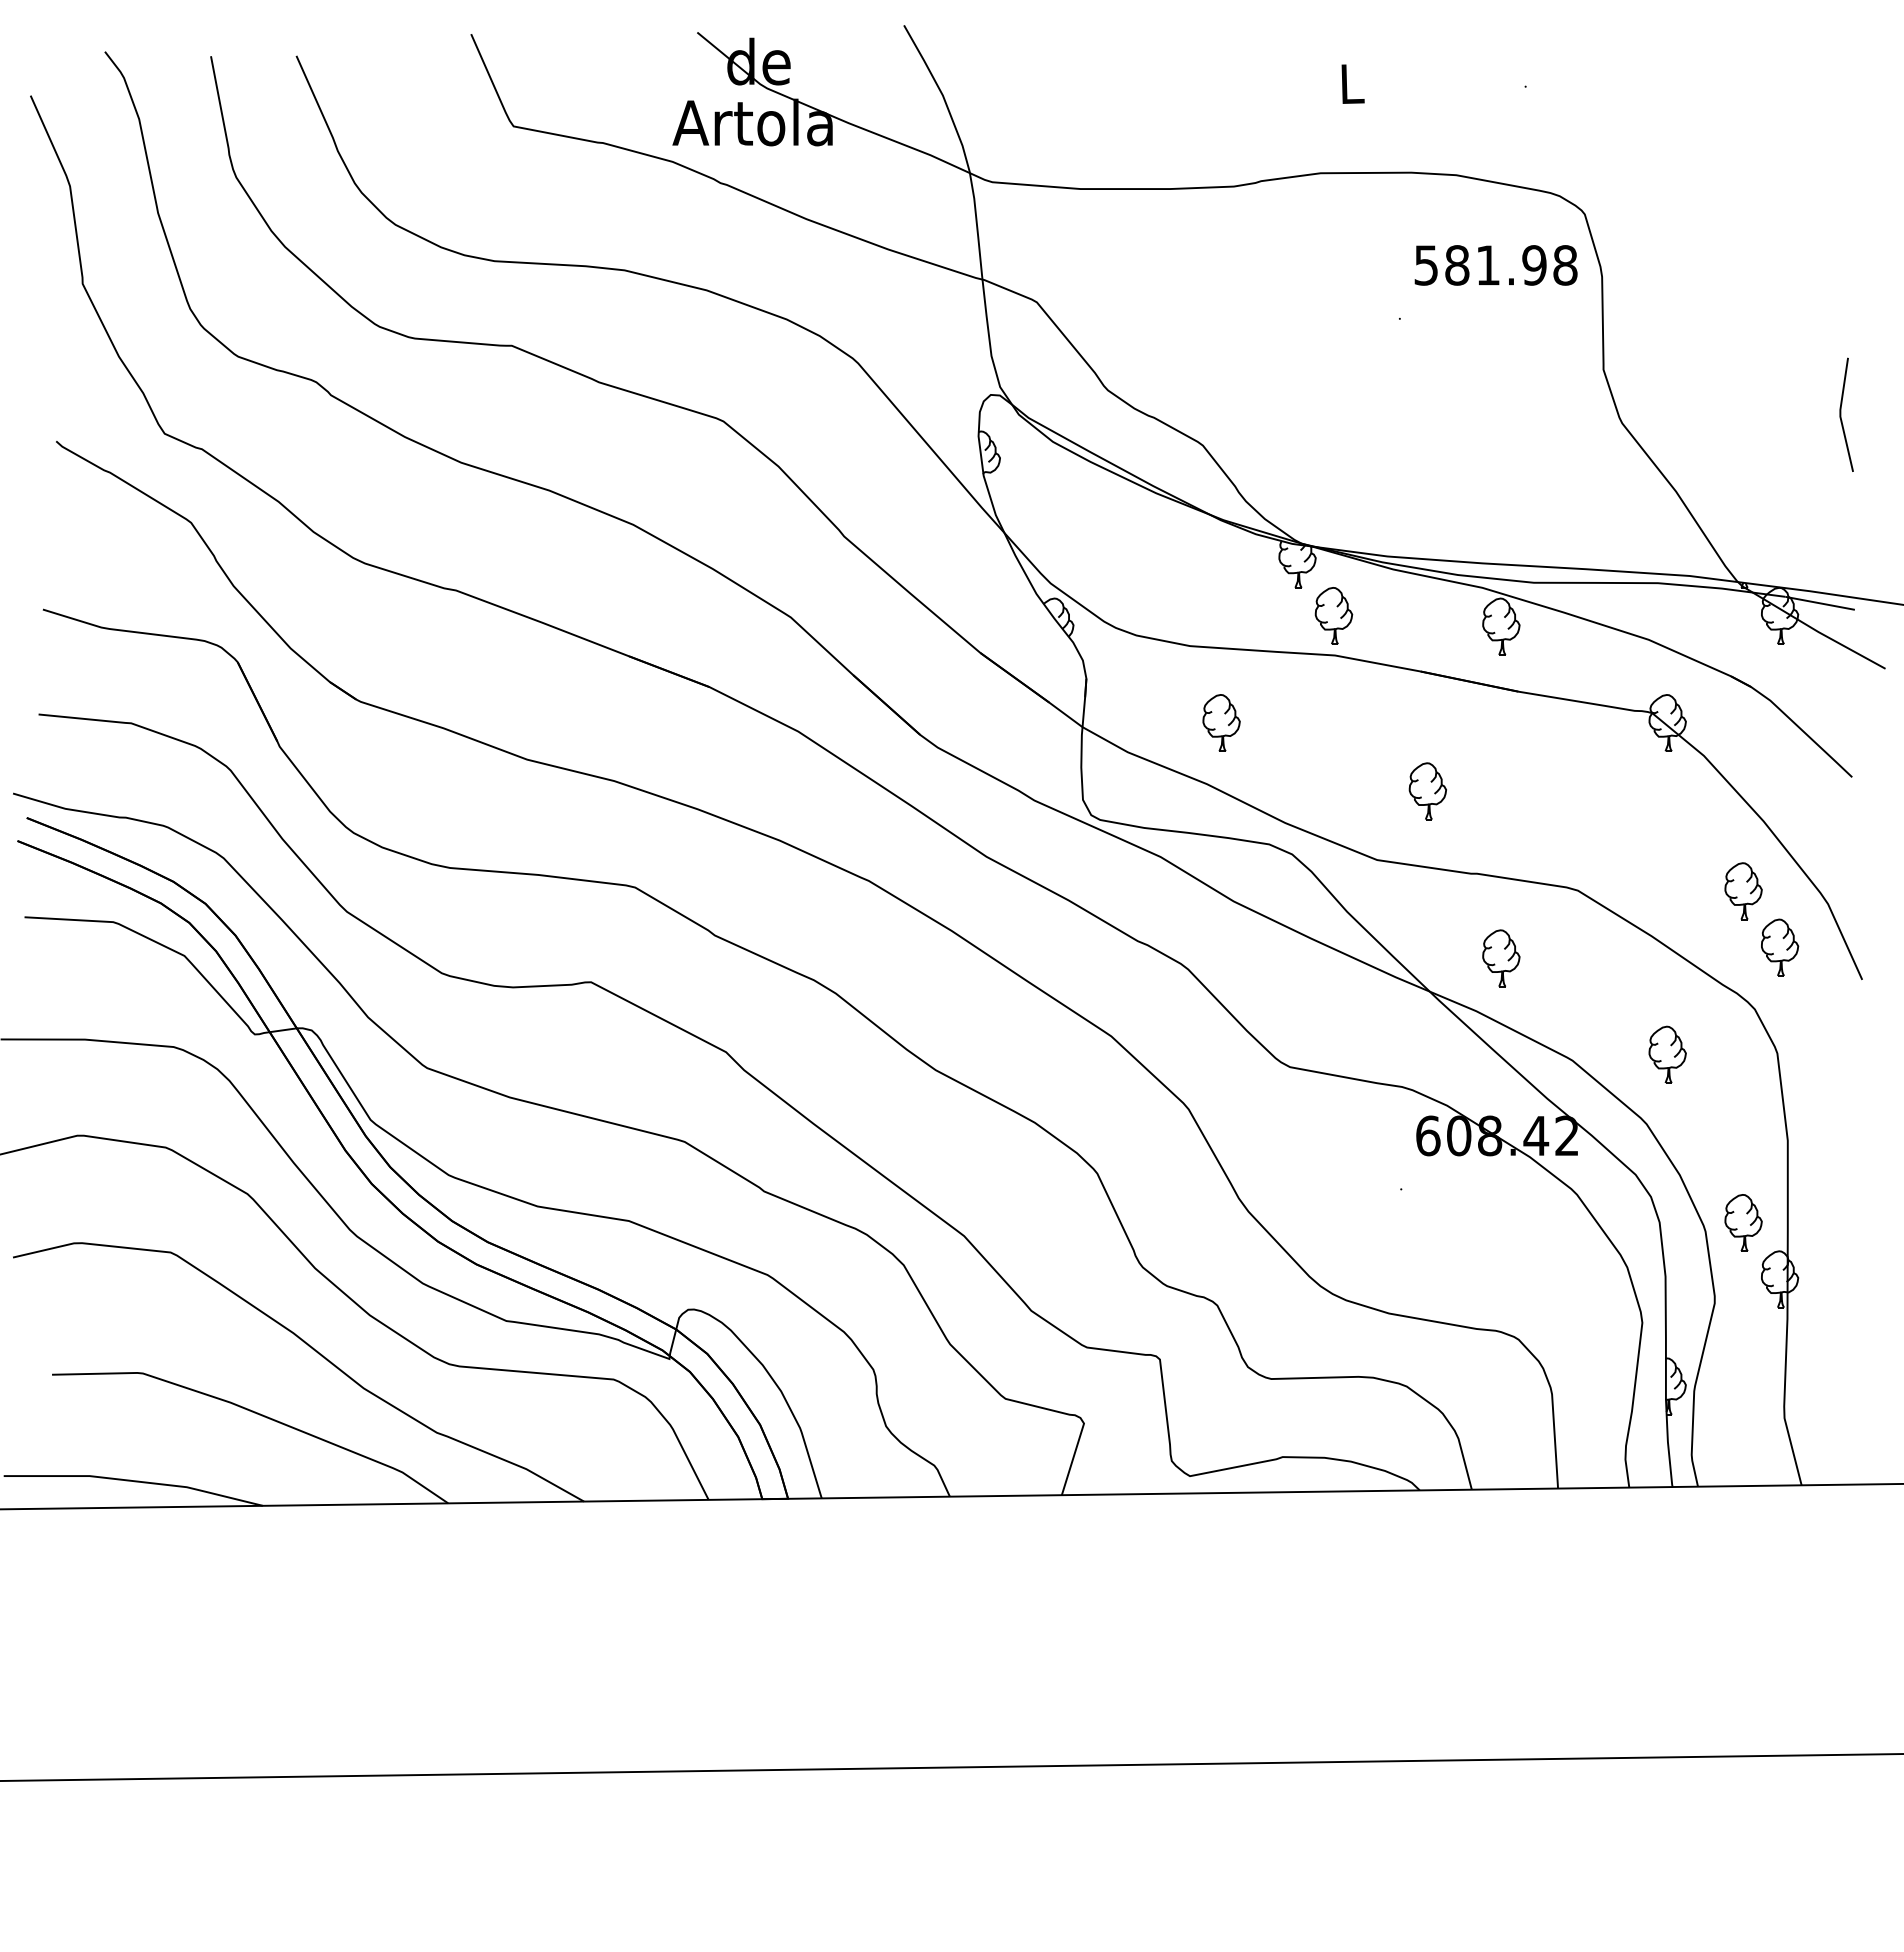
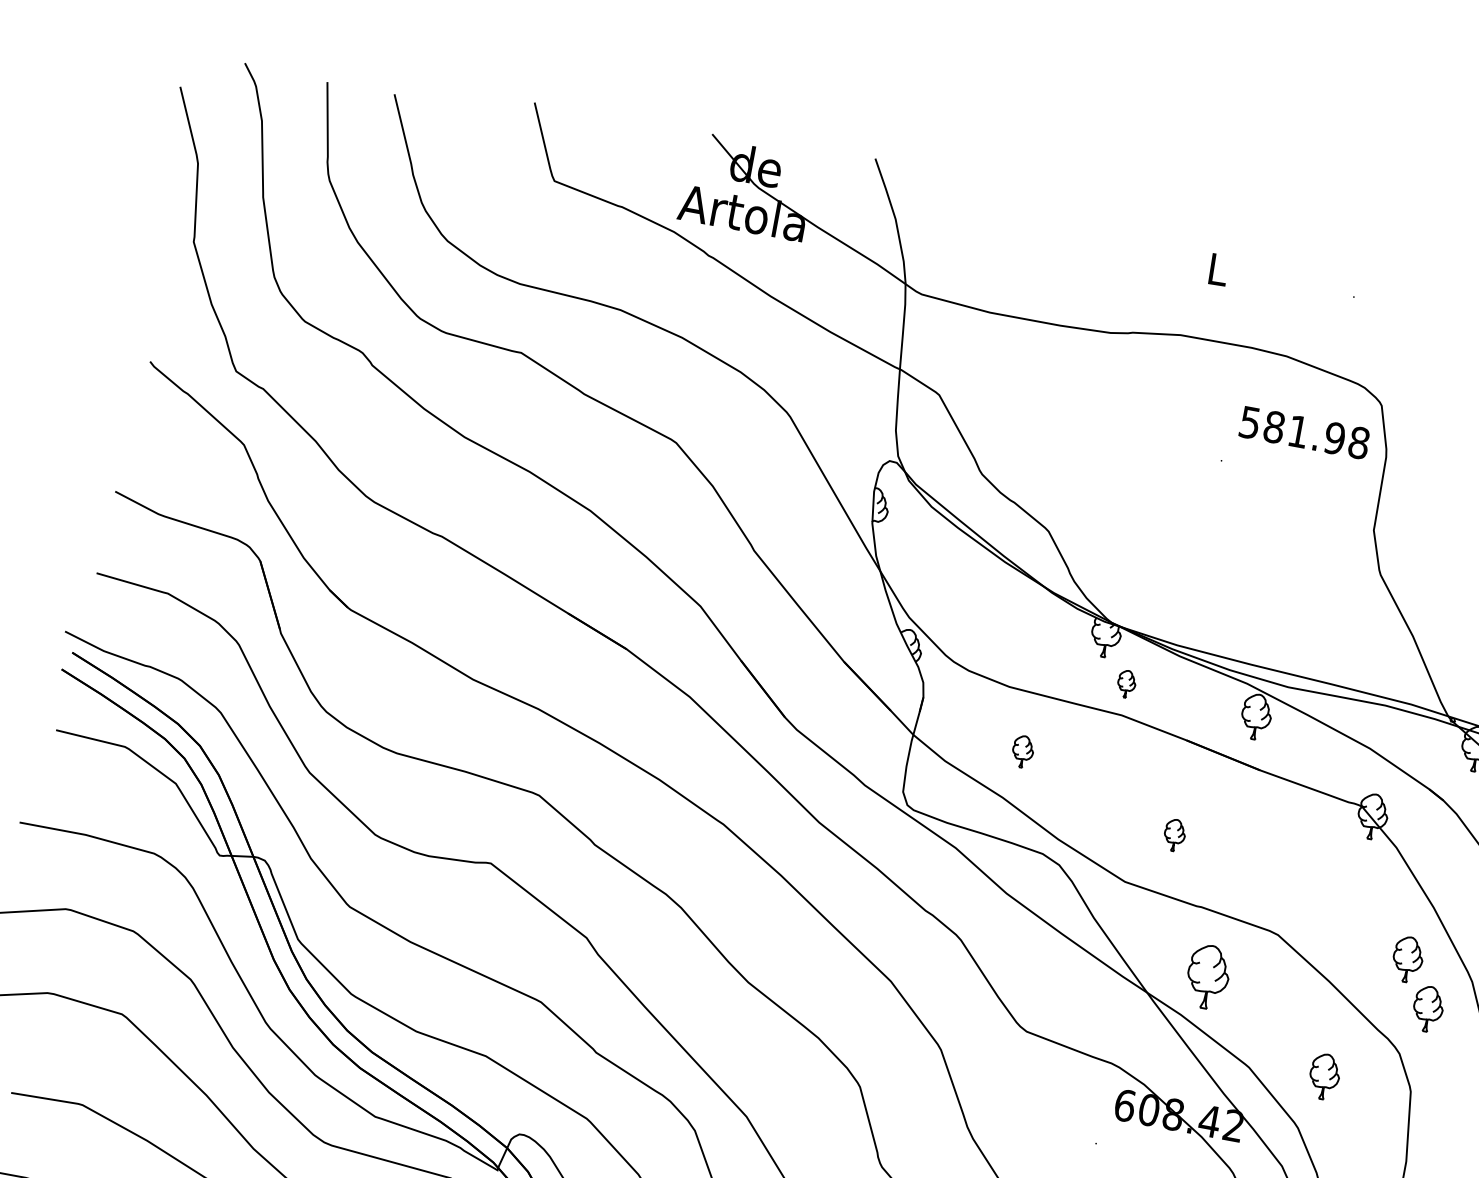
part: (1333, 615) -> (1126, 683), size x0.6
part: (1221, 722) -> (1022, 751), size x0.7
part: (1427, 791) -> (1174, 835), size x0.7
part: (1501, 958) -> (1208, 977), size x1.4

